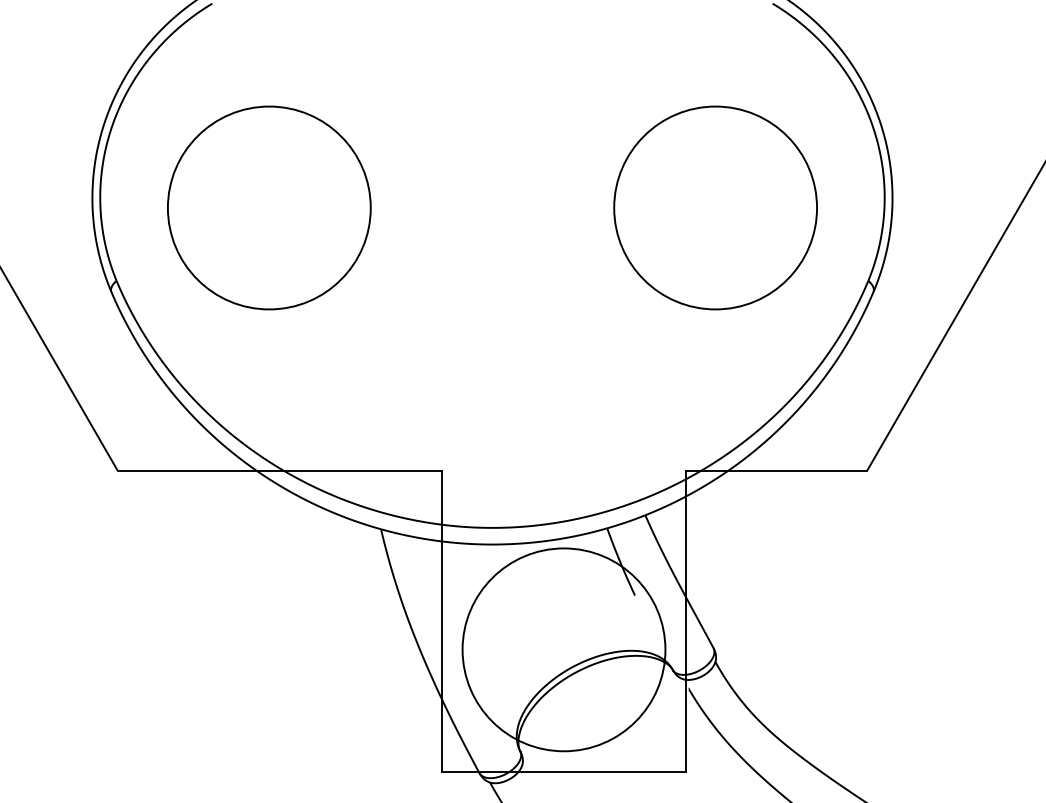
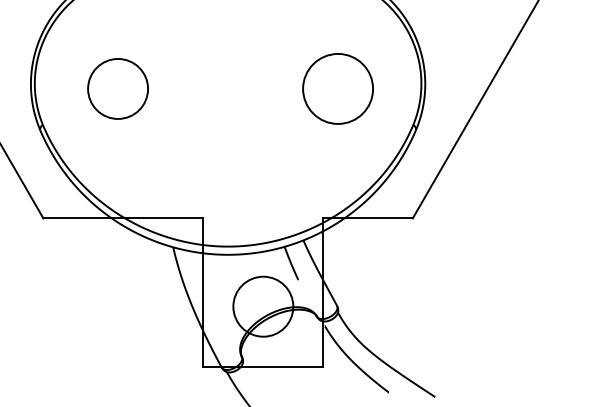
circle: (268, 207) -> (117, 88), size x0.6
circle: (716, 207) -> (338, 88), size x0.7
circle: (564, 649) -> (263, 306), size x0.6

